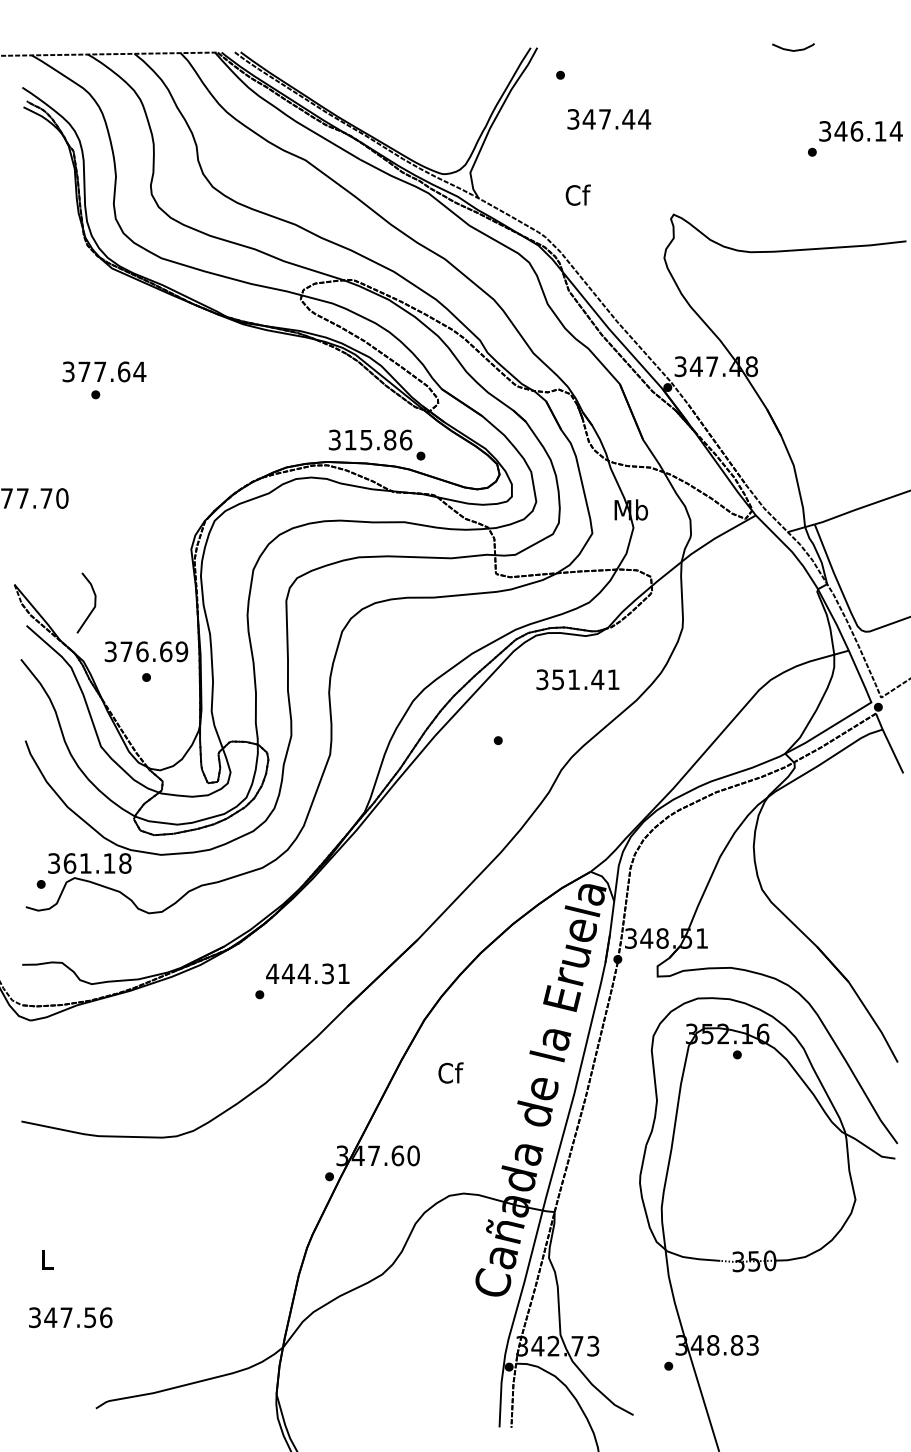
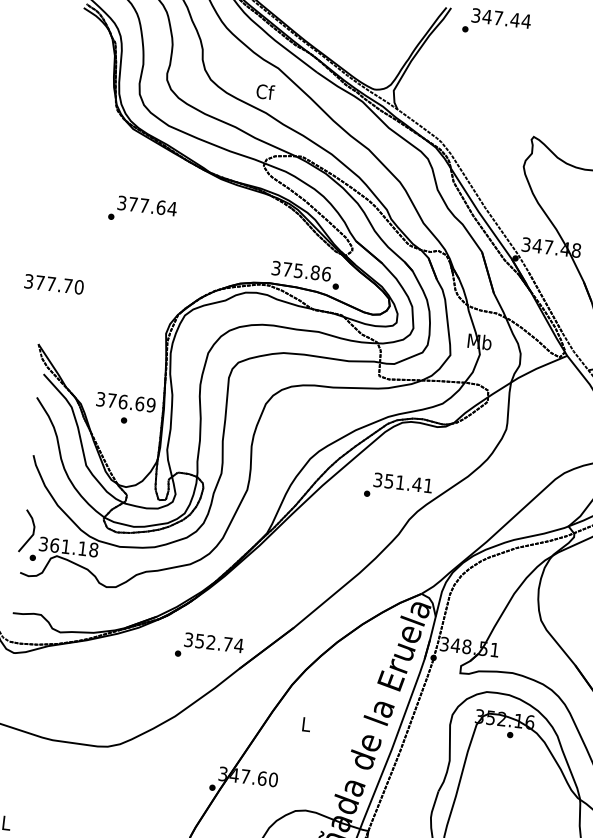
text: (609, 119) -> (501, 18), moved
text: (577, 194) -> (265, 91), moved
text: (104, 371) -> (147, 205), moved
text: (350, 440) -> (287, 269), 315.86 -> 375.86
line: (94, 602) -> (33, 531), moved
text: (577, 679) -> (402, 482), moved
text: (308, 973) -> (214, 642), 444.31 -> 352.74
text: (450, 1072) -> (306, 724), Cf -> L

